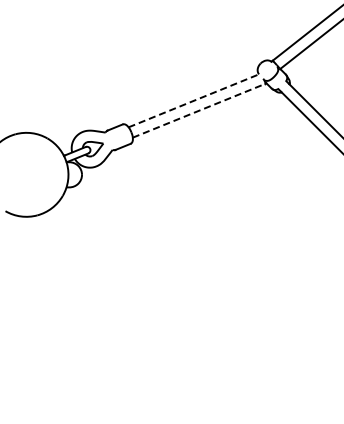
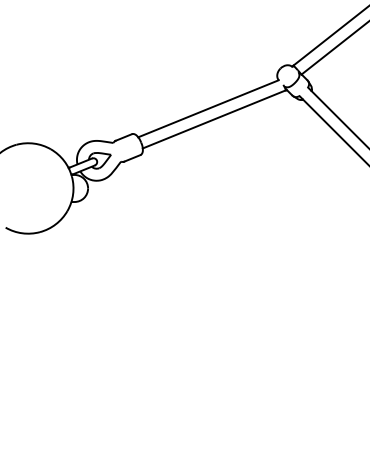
line: (194, 100) -> (209, 108), dashed -> solid
line: (199, 110) -> (214, 119), dashed -> solid

